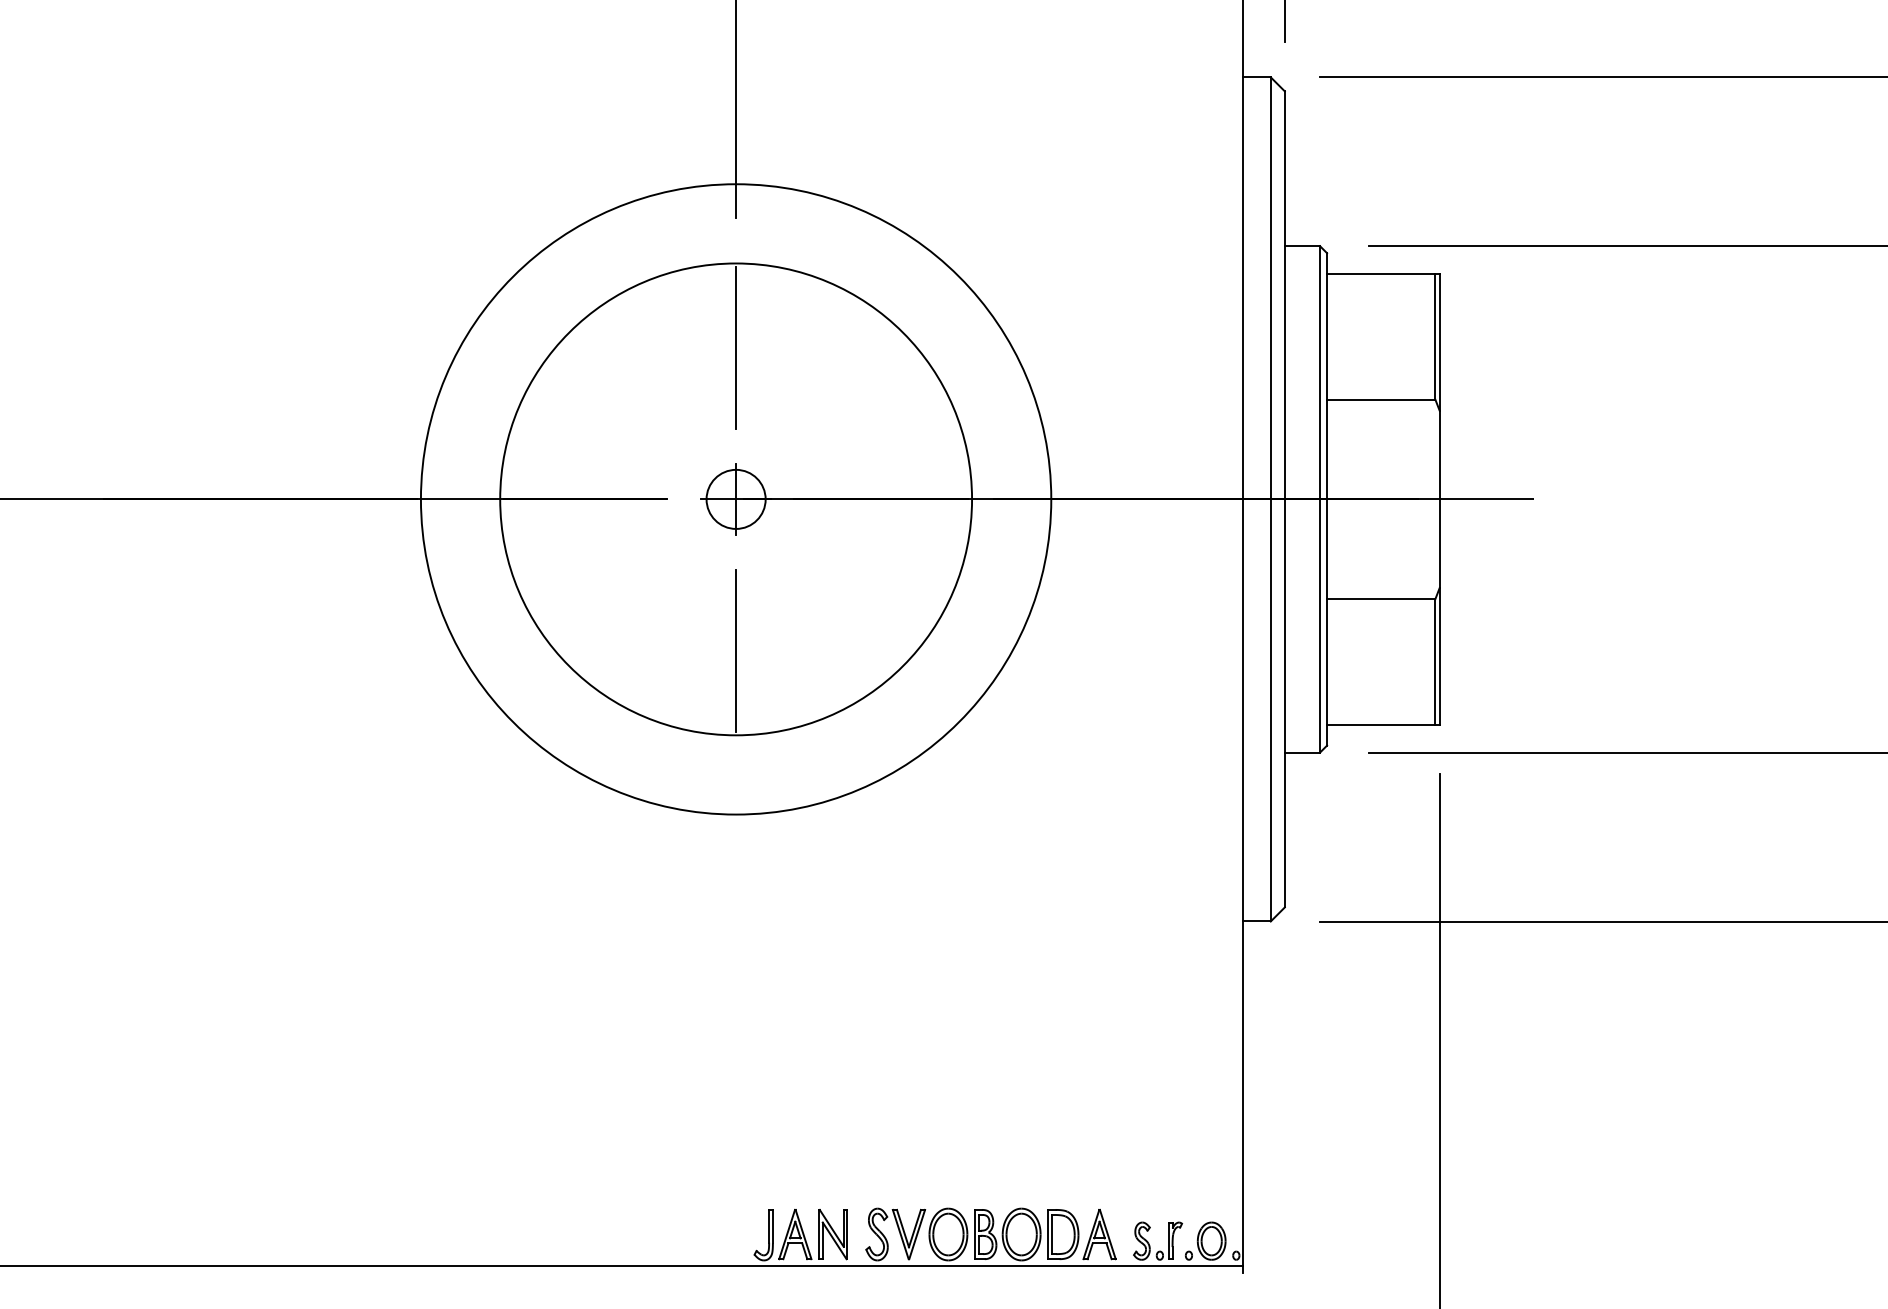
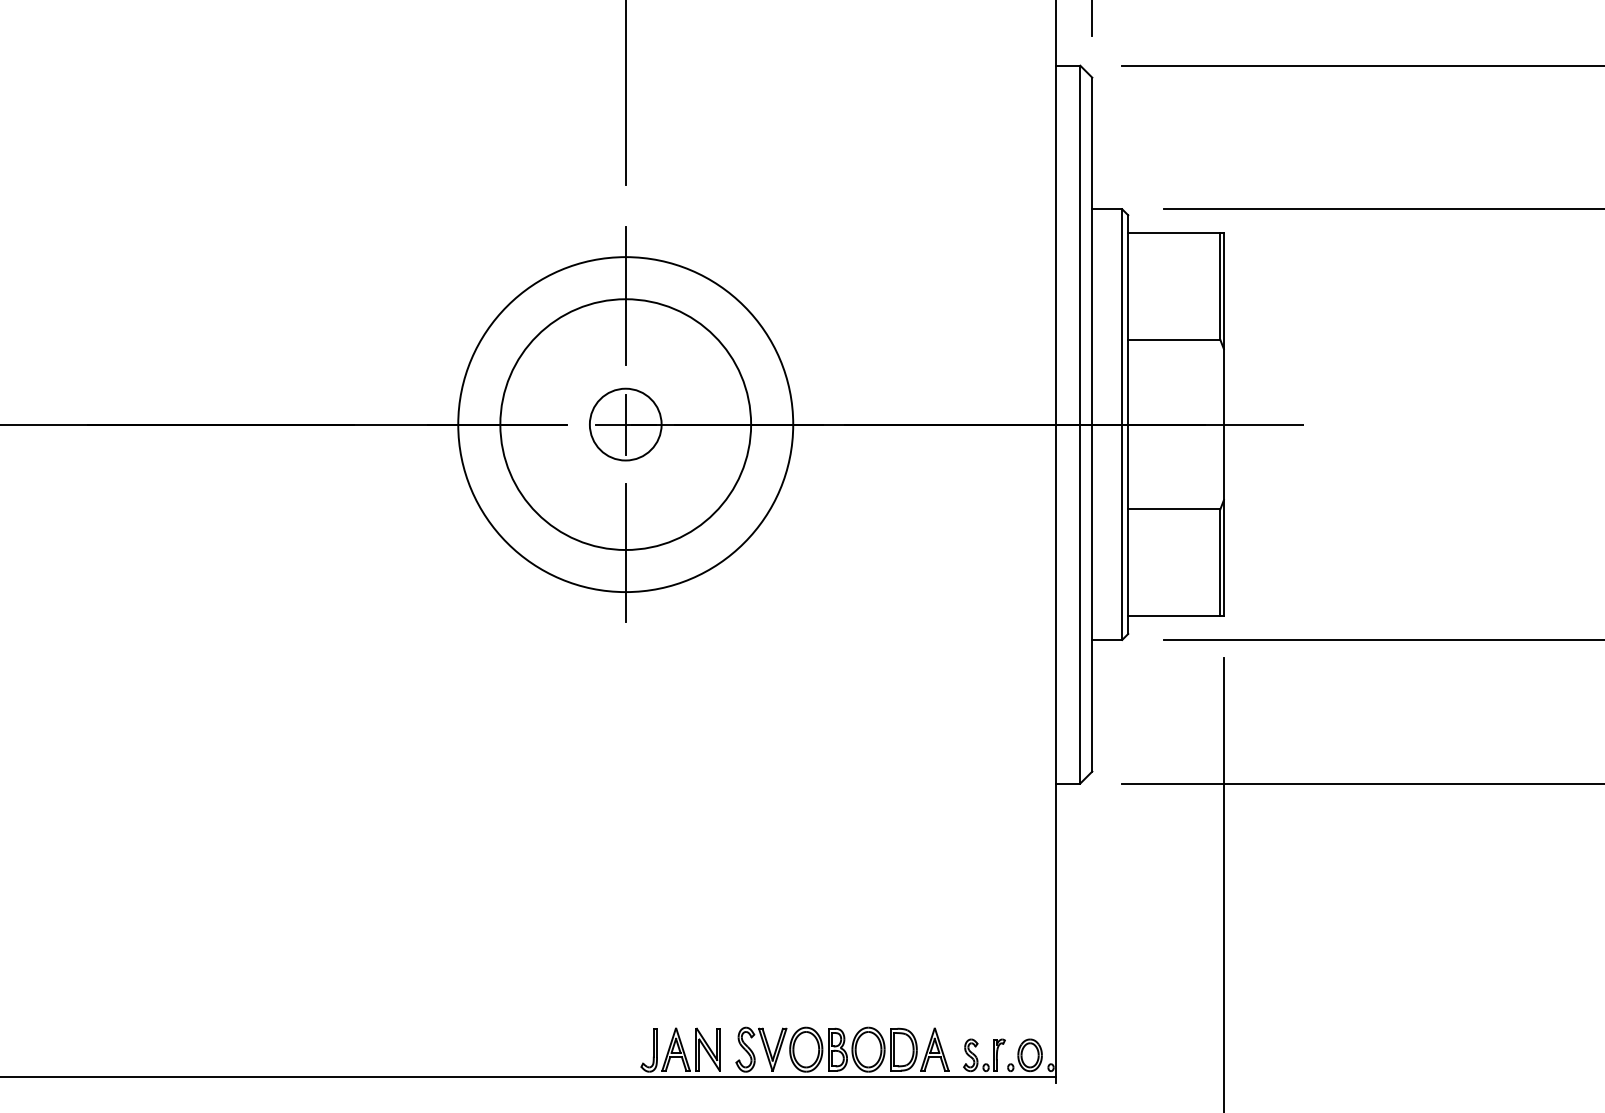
circle: (735, 498) -> (625, 423), size x0.62
circle: (735, 499) -> (625, 424), size x1.43
circle: (736, 499) -> (626, 424), size x0.62

